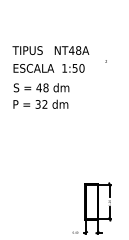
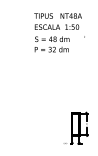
text: (49, 76) -> (57, 32), moved

